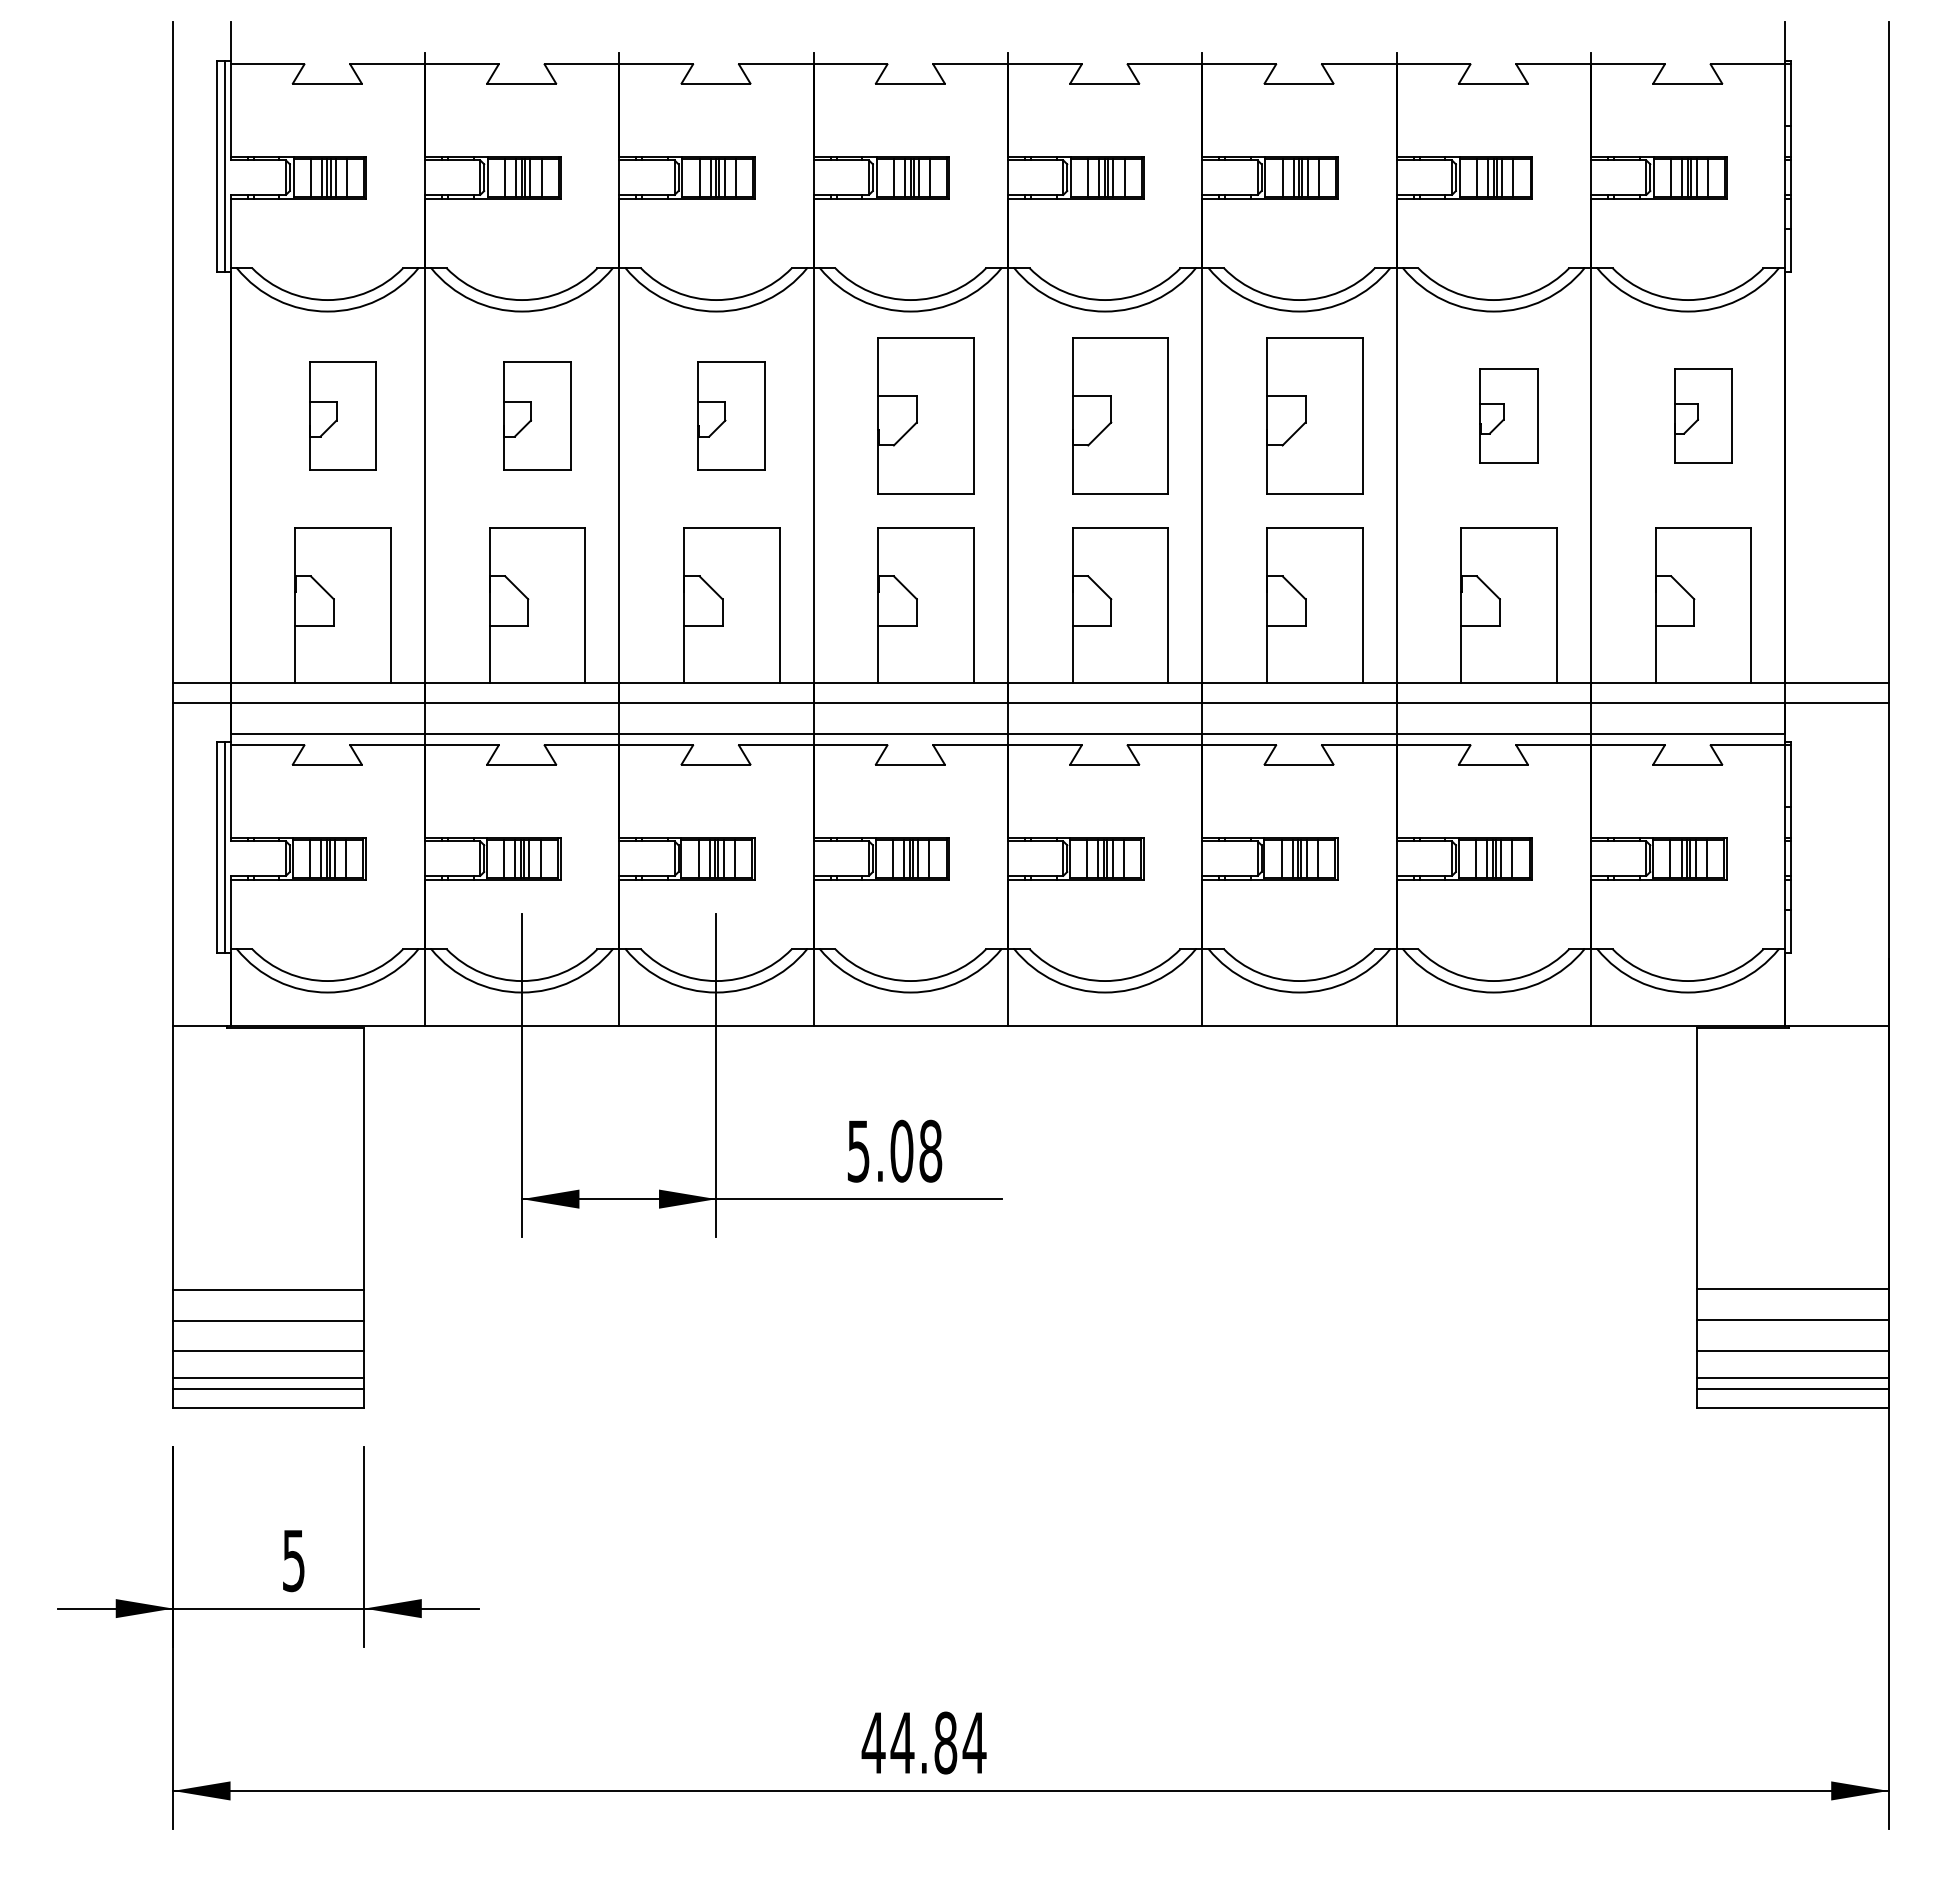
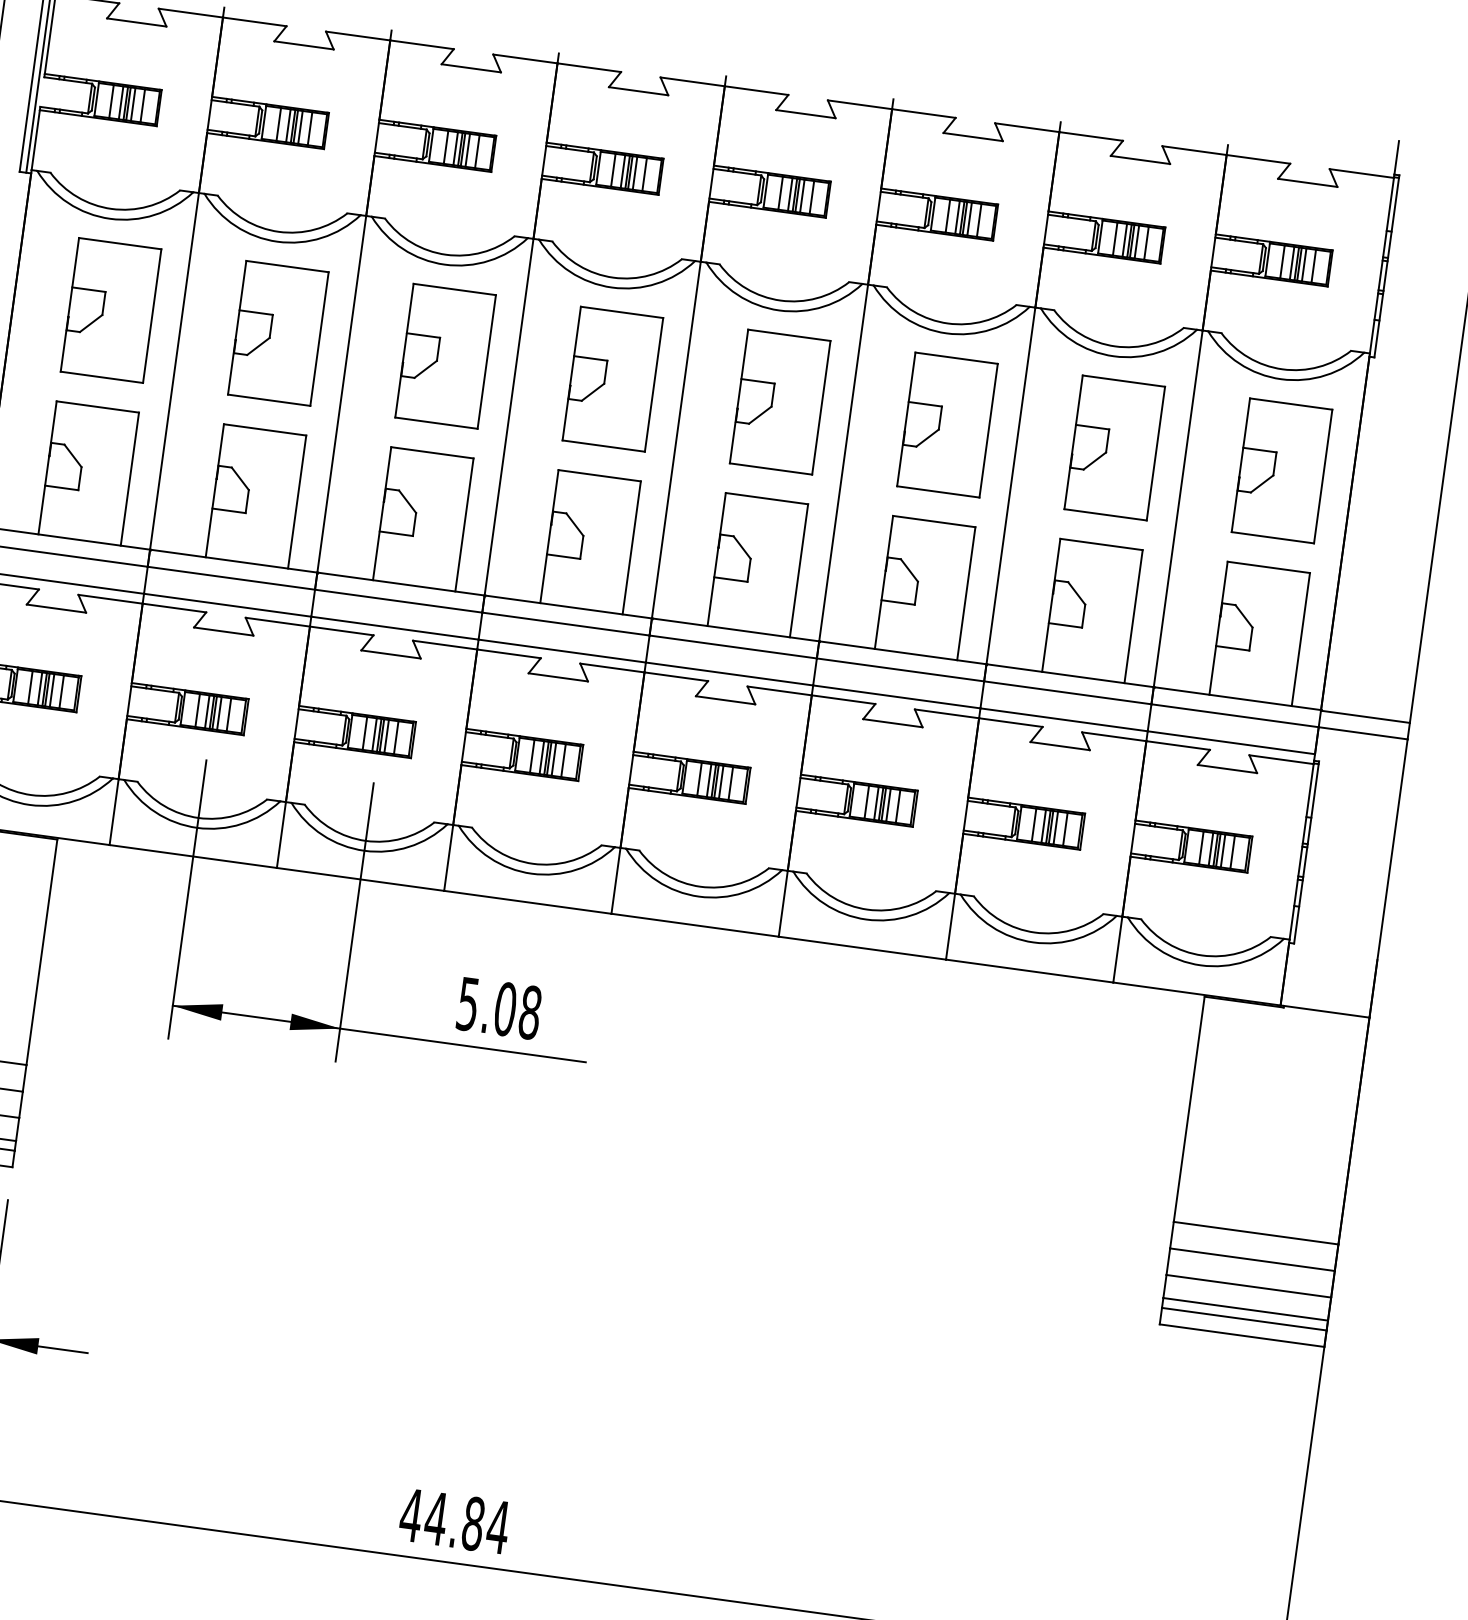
part: (342, 415) -> (110, 310), size x1.43
part: (537, 415) -> (278, 333), size x1.43
part: (731, 415) -> (445, 355), size x1.43
part: (1508, 415) -> (1114, 447), size x1.67
part: (1703, 415) -> (1282, 470), size x1.67

